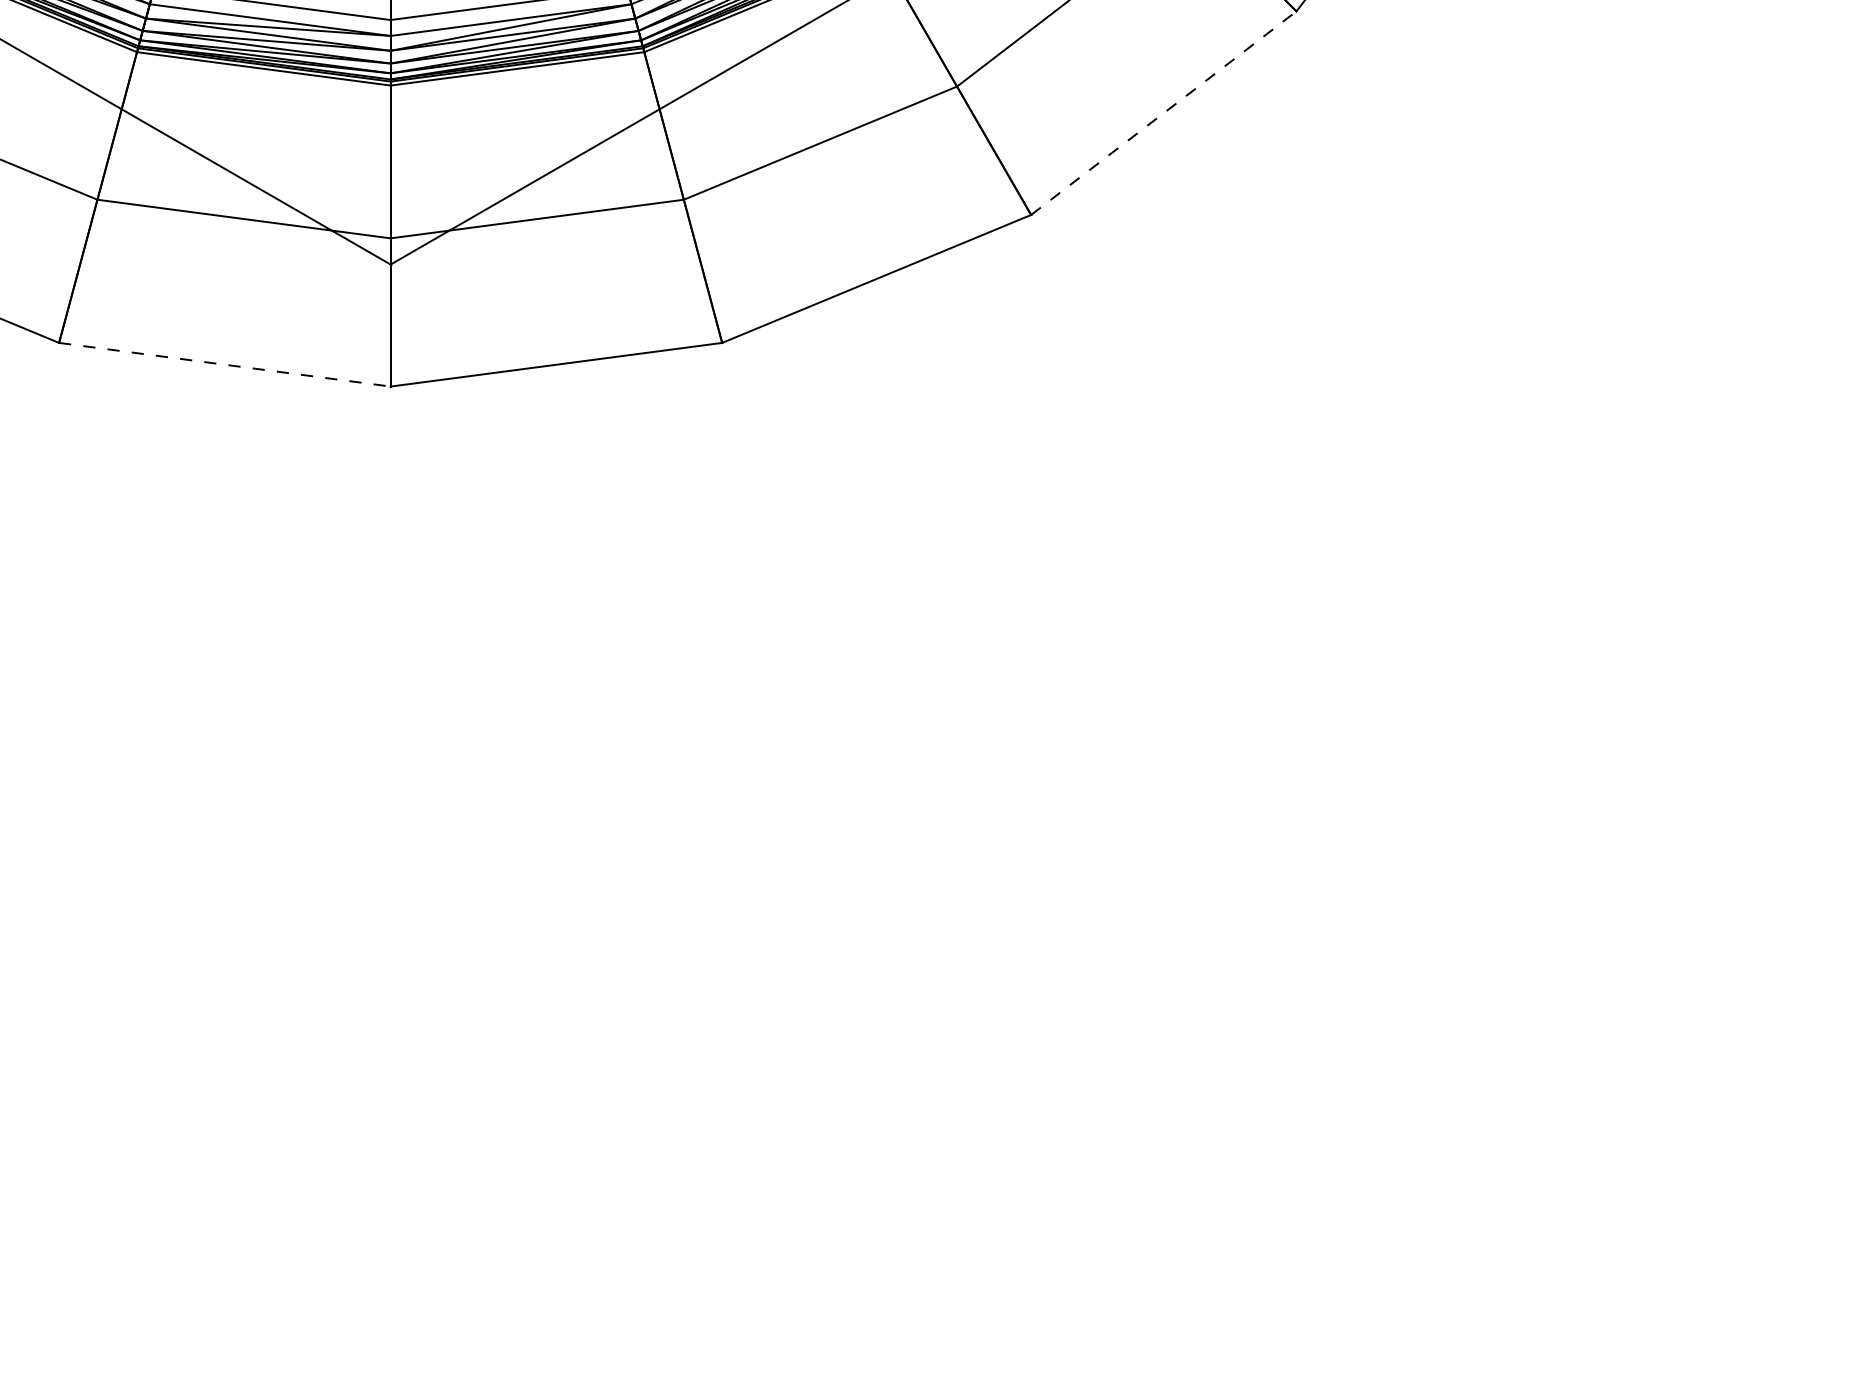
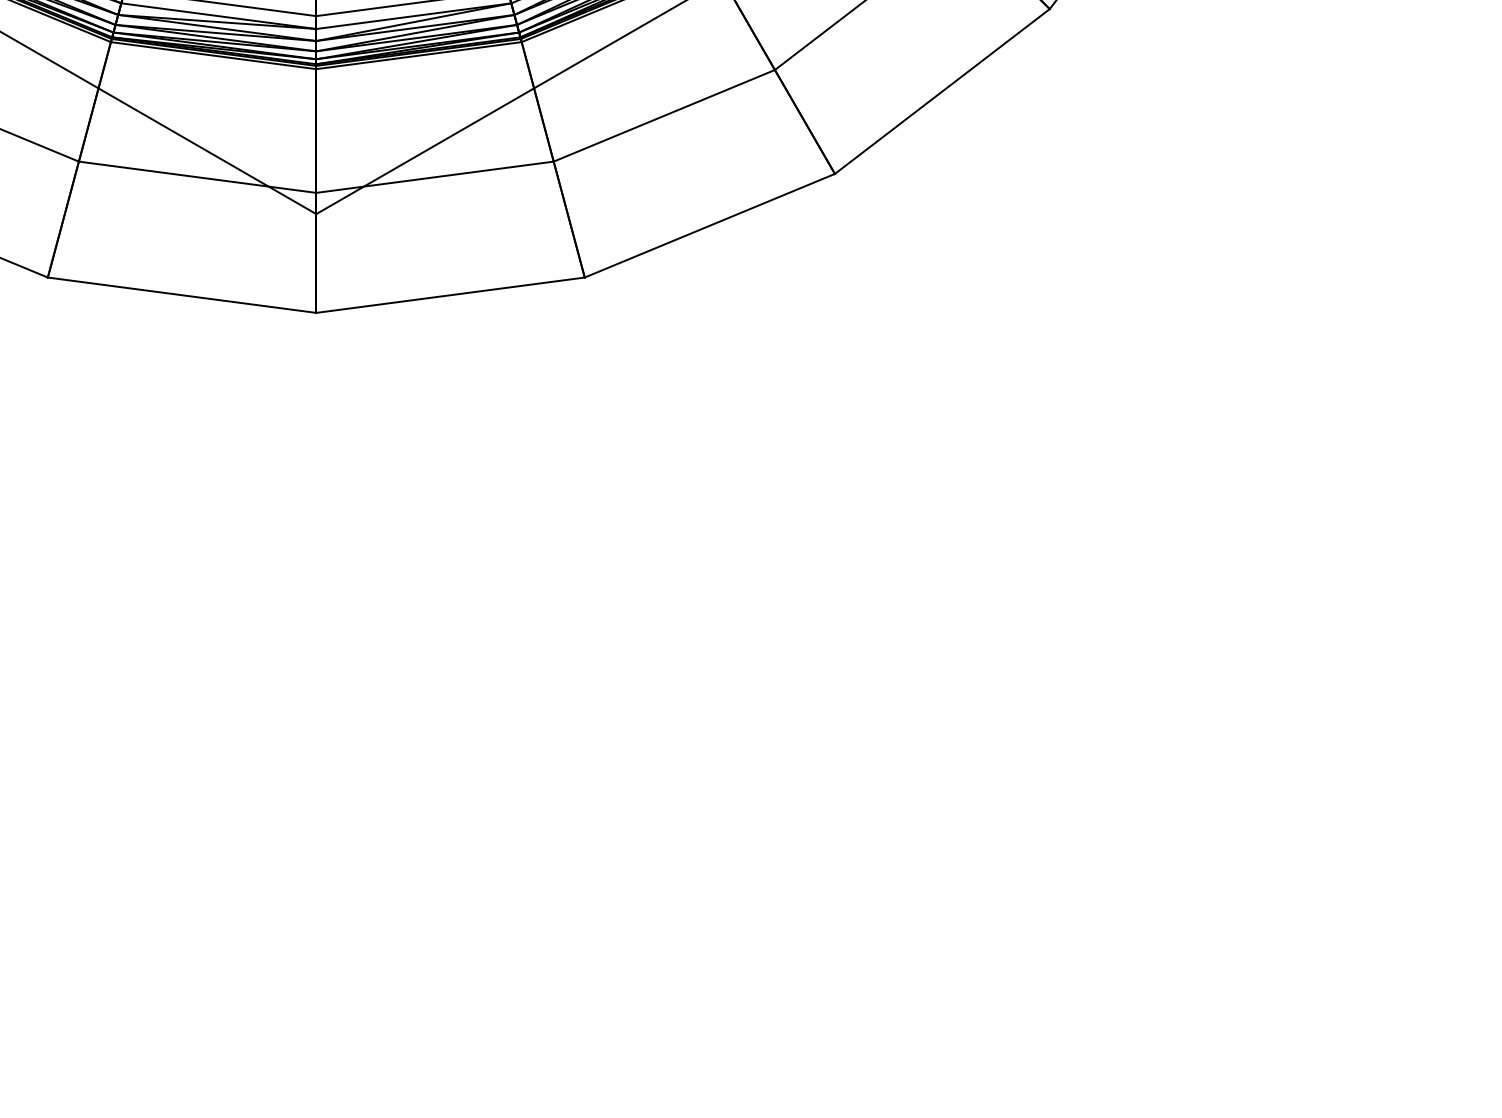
line: (1164, 113) -> (942, 91), dashed -> solid
line: (225, 365) -> (182, 295), dashed -> solid

